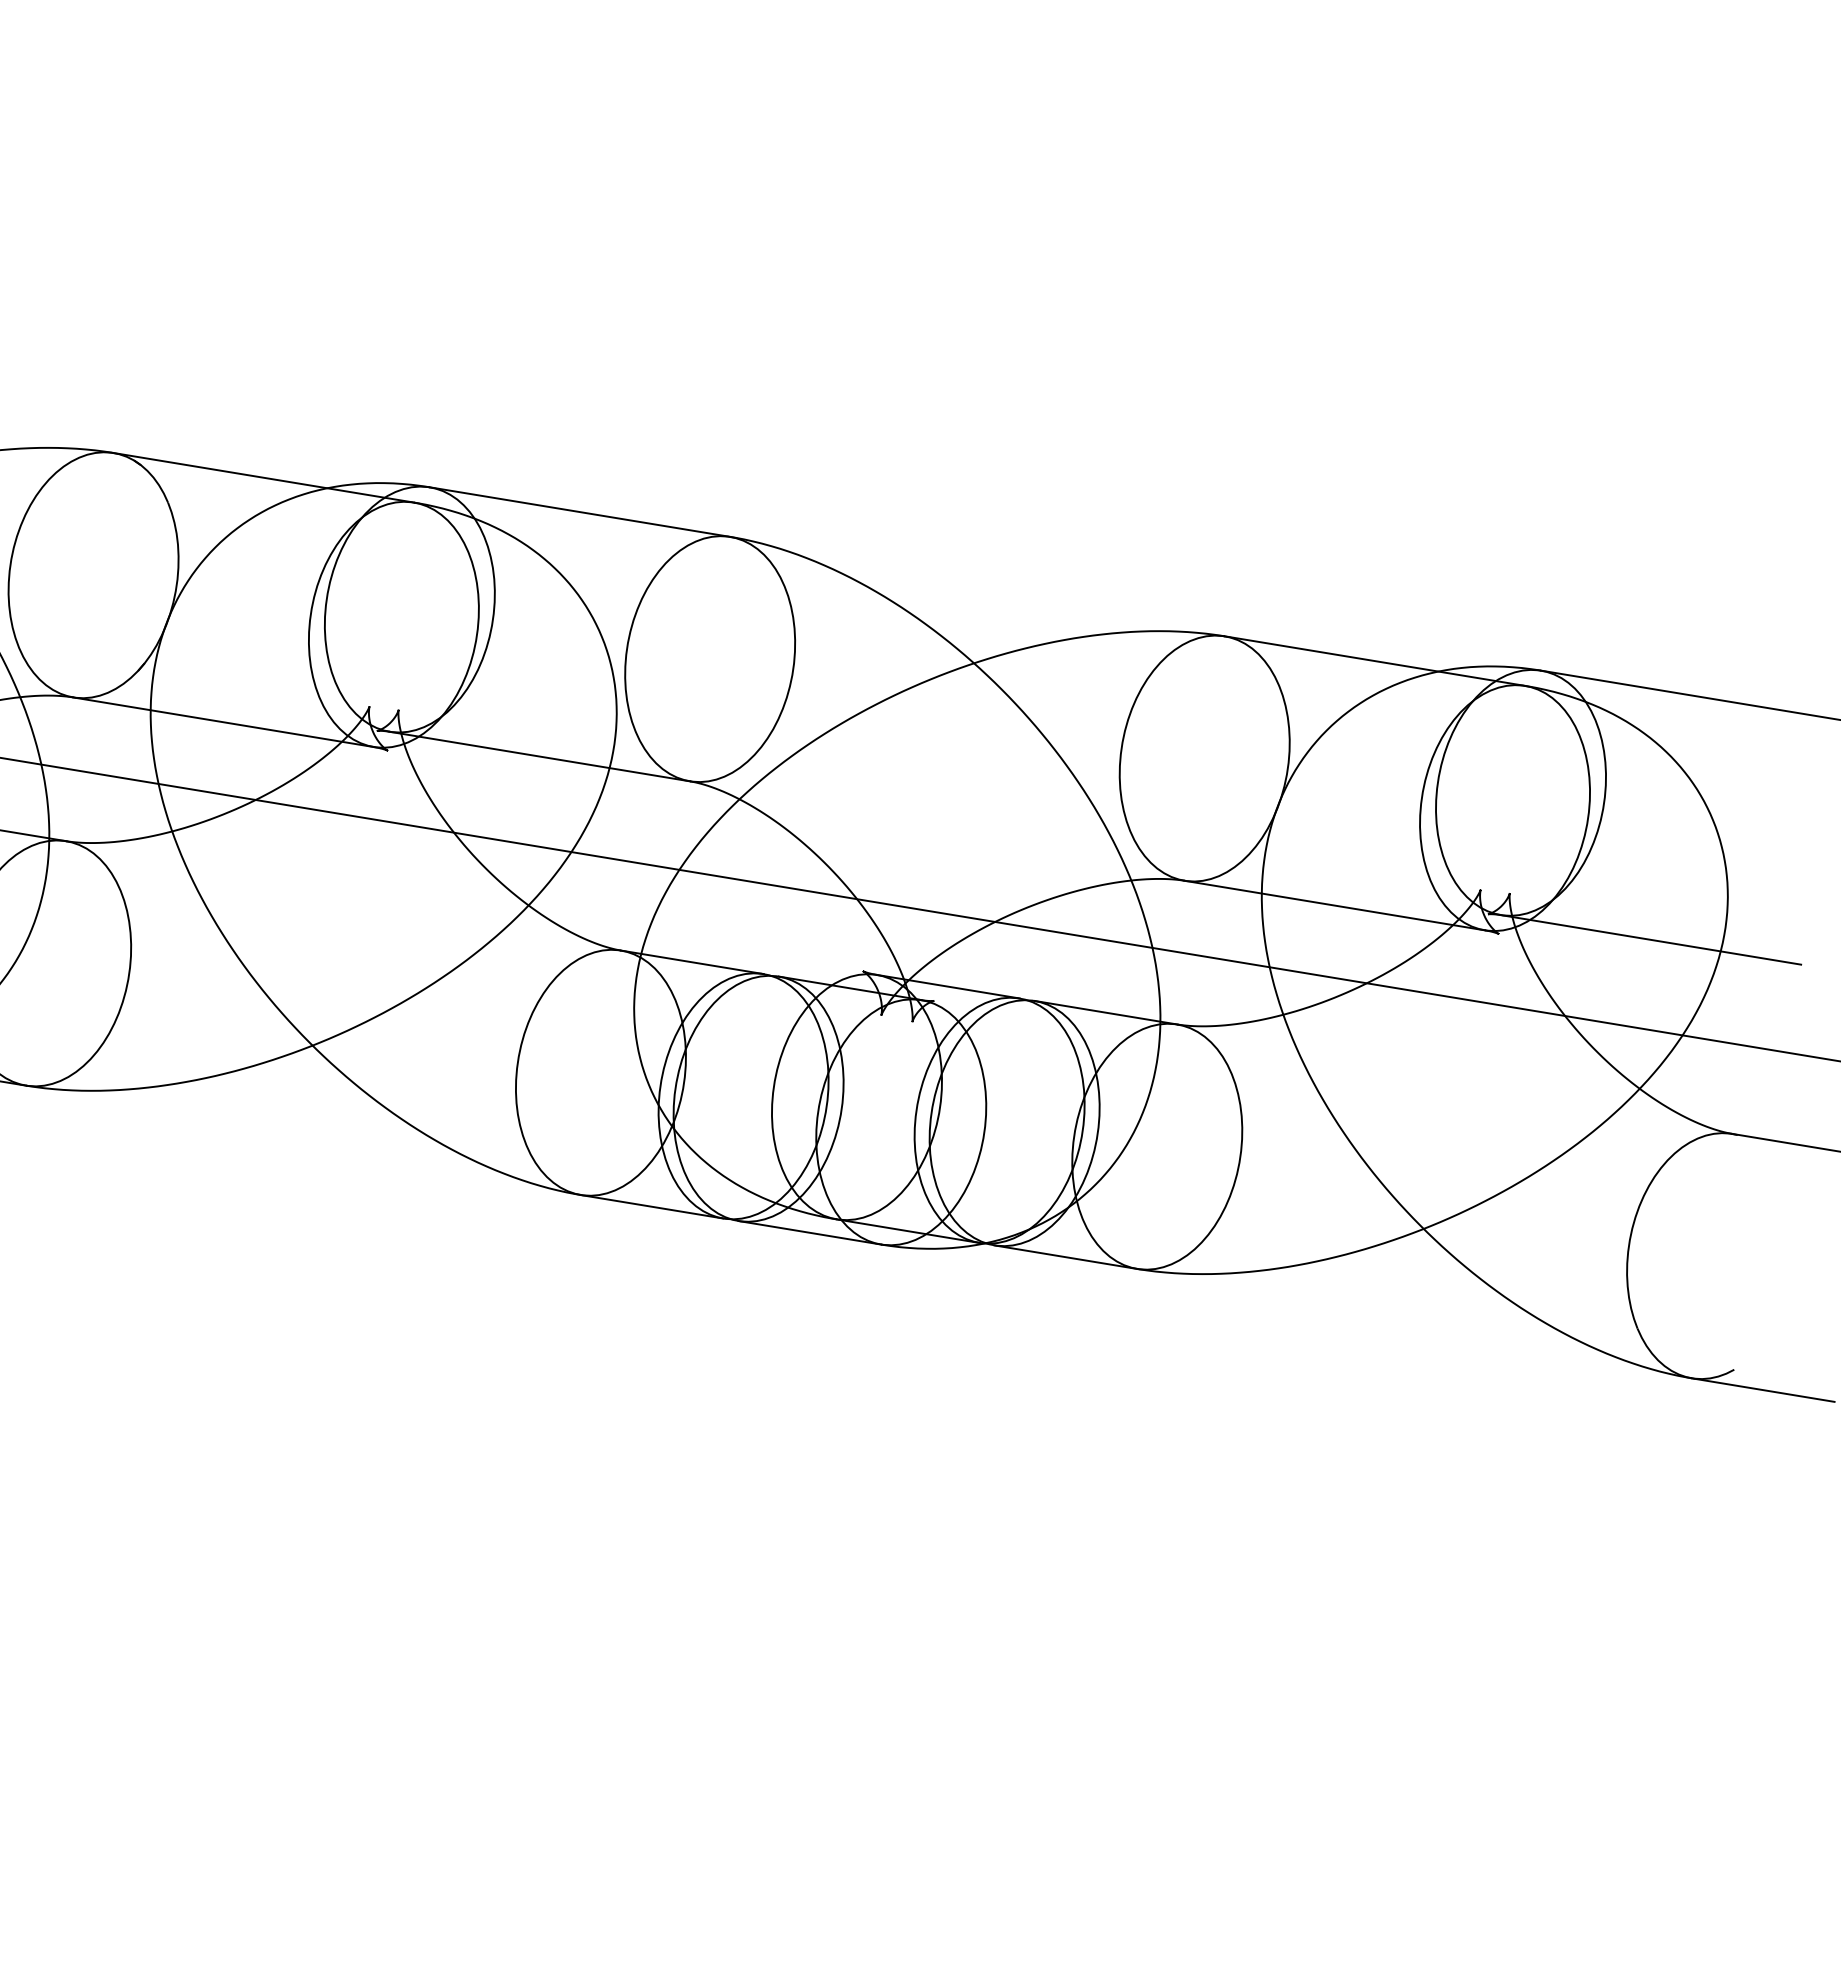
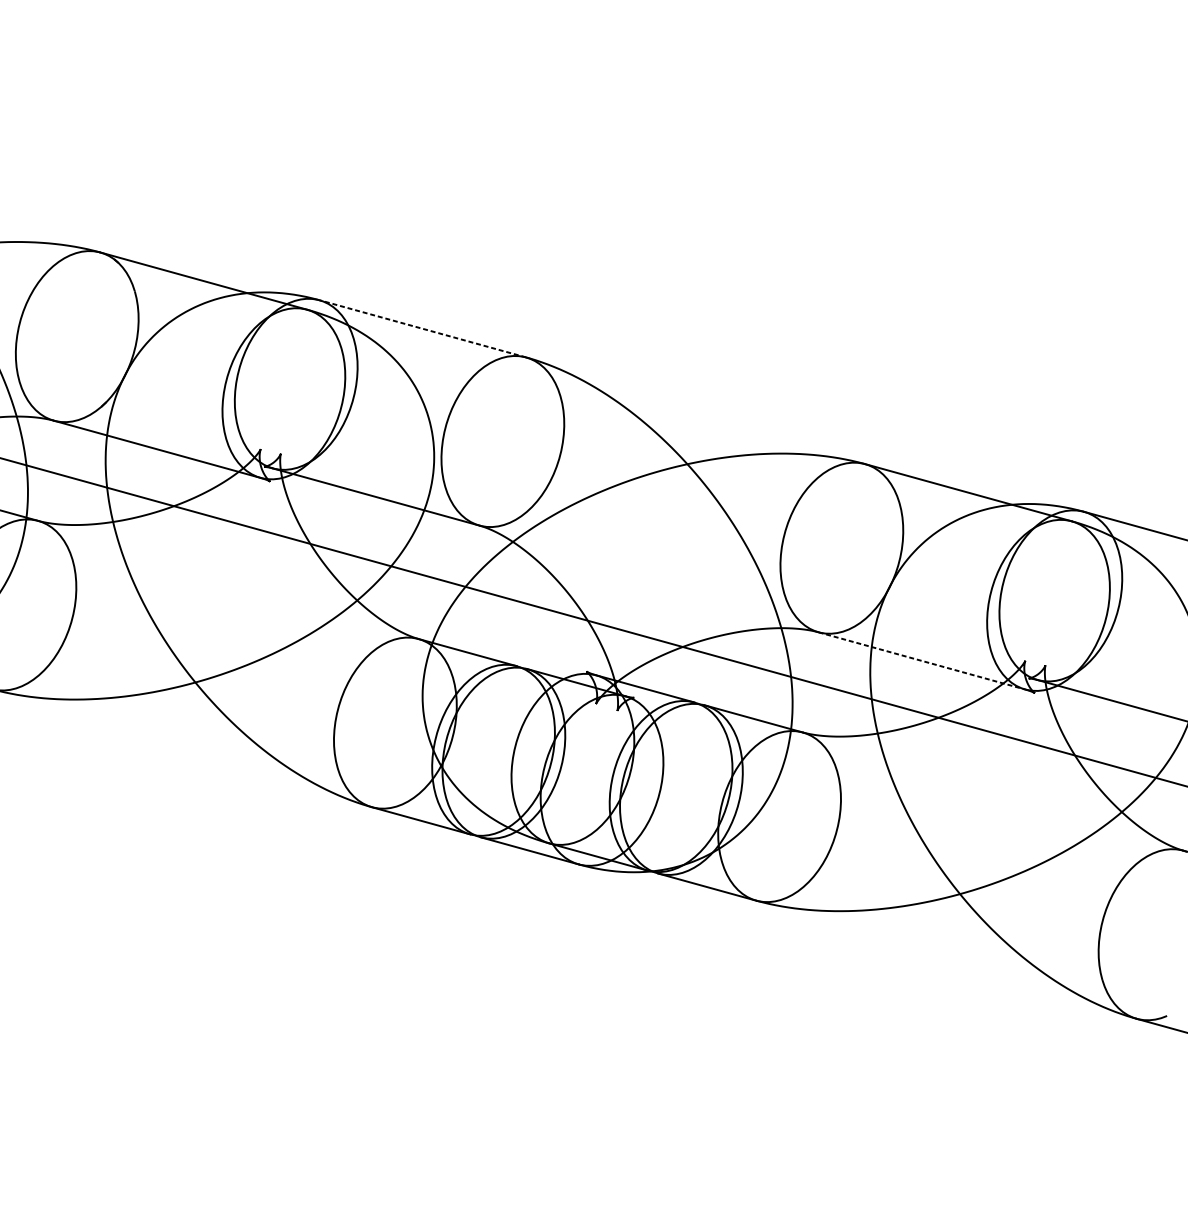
line: (579, 512) -> (422, 329), solid -> dashed
line: (1335, 905) -> (922, 660), solid -> dashed

